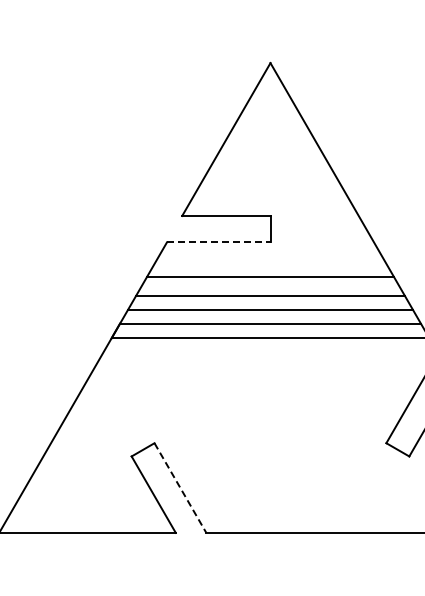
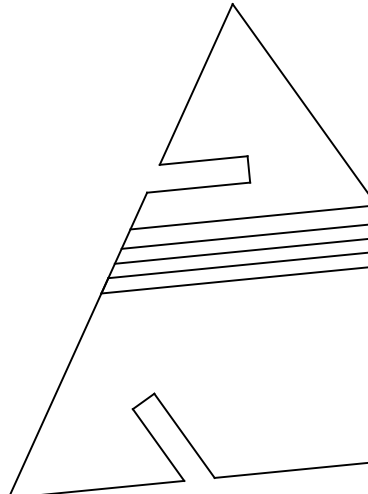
line: (218, 242) -> (198, 187), dashed -> solid
line: (180, 488) -> (184, 436), dashed -> solid

